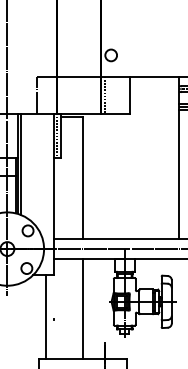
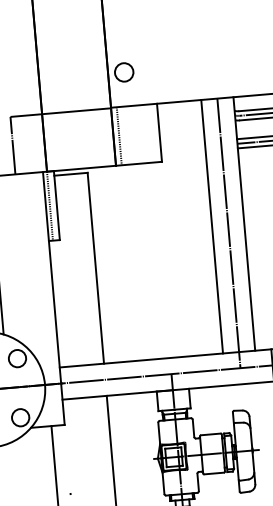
line: (158, 157) -> (212, 226), added
line: (168, 163) -> (228, 234), added

